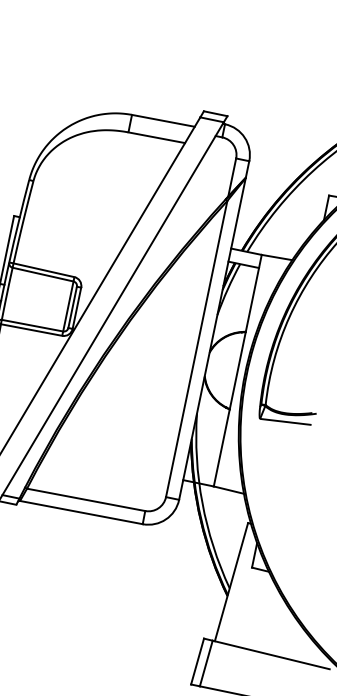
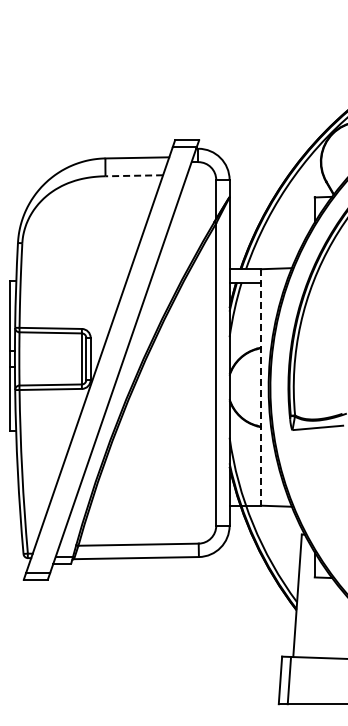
line: (157, 137) -> (134, 175), solid -> dashed
line: (237, 370) -> (260, 387), solid -> dashed

